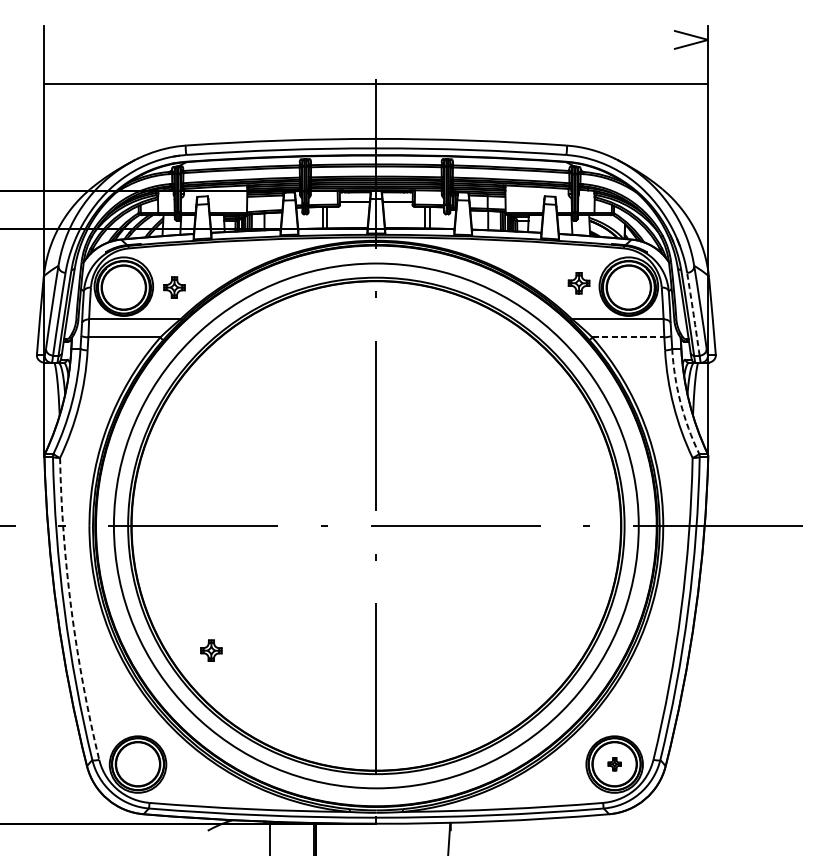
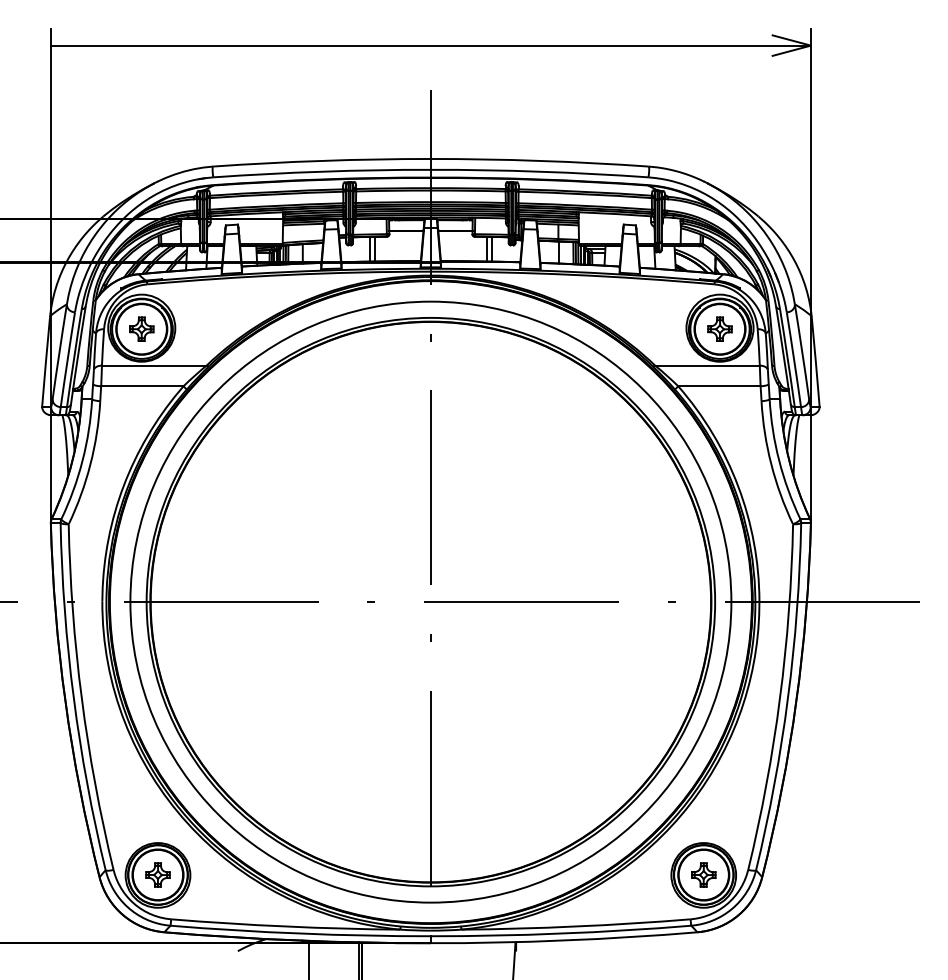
line: (376, 84) -> (430, 45), moved
part: (578, 282) -> (719, 328), moved
part: (174, 286) -> (141, 328), moved
arc: (693, 314) -> (794, 359), dashed -> solid
line: (628, 337) -> (719, 386), dashed -> solid
arc: (680, 402) -> (779, 460), dashed -> solid
arc: (71, 610) -> (81, 698), dashed -> solid
part: (210, 650) -> (157, 874), moved
part: (614, 763) -> (703, 874), size x1.67

